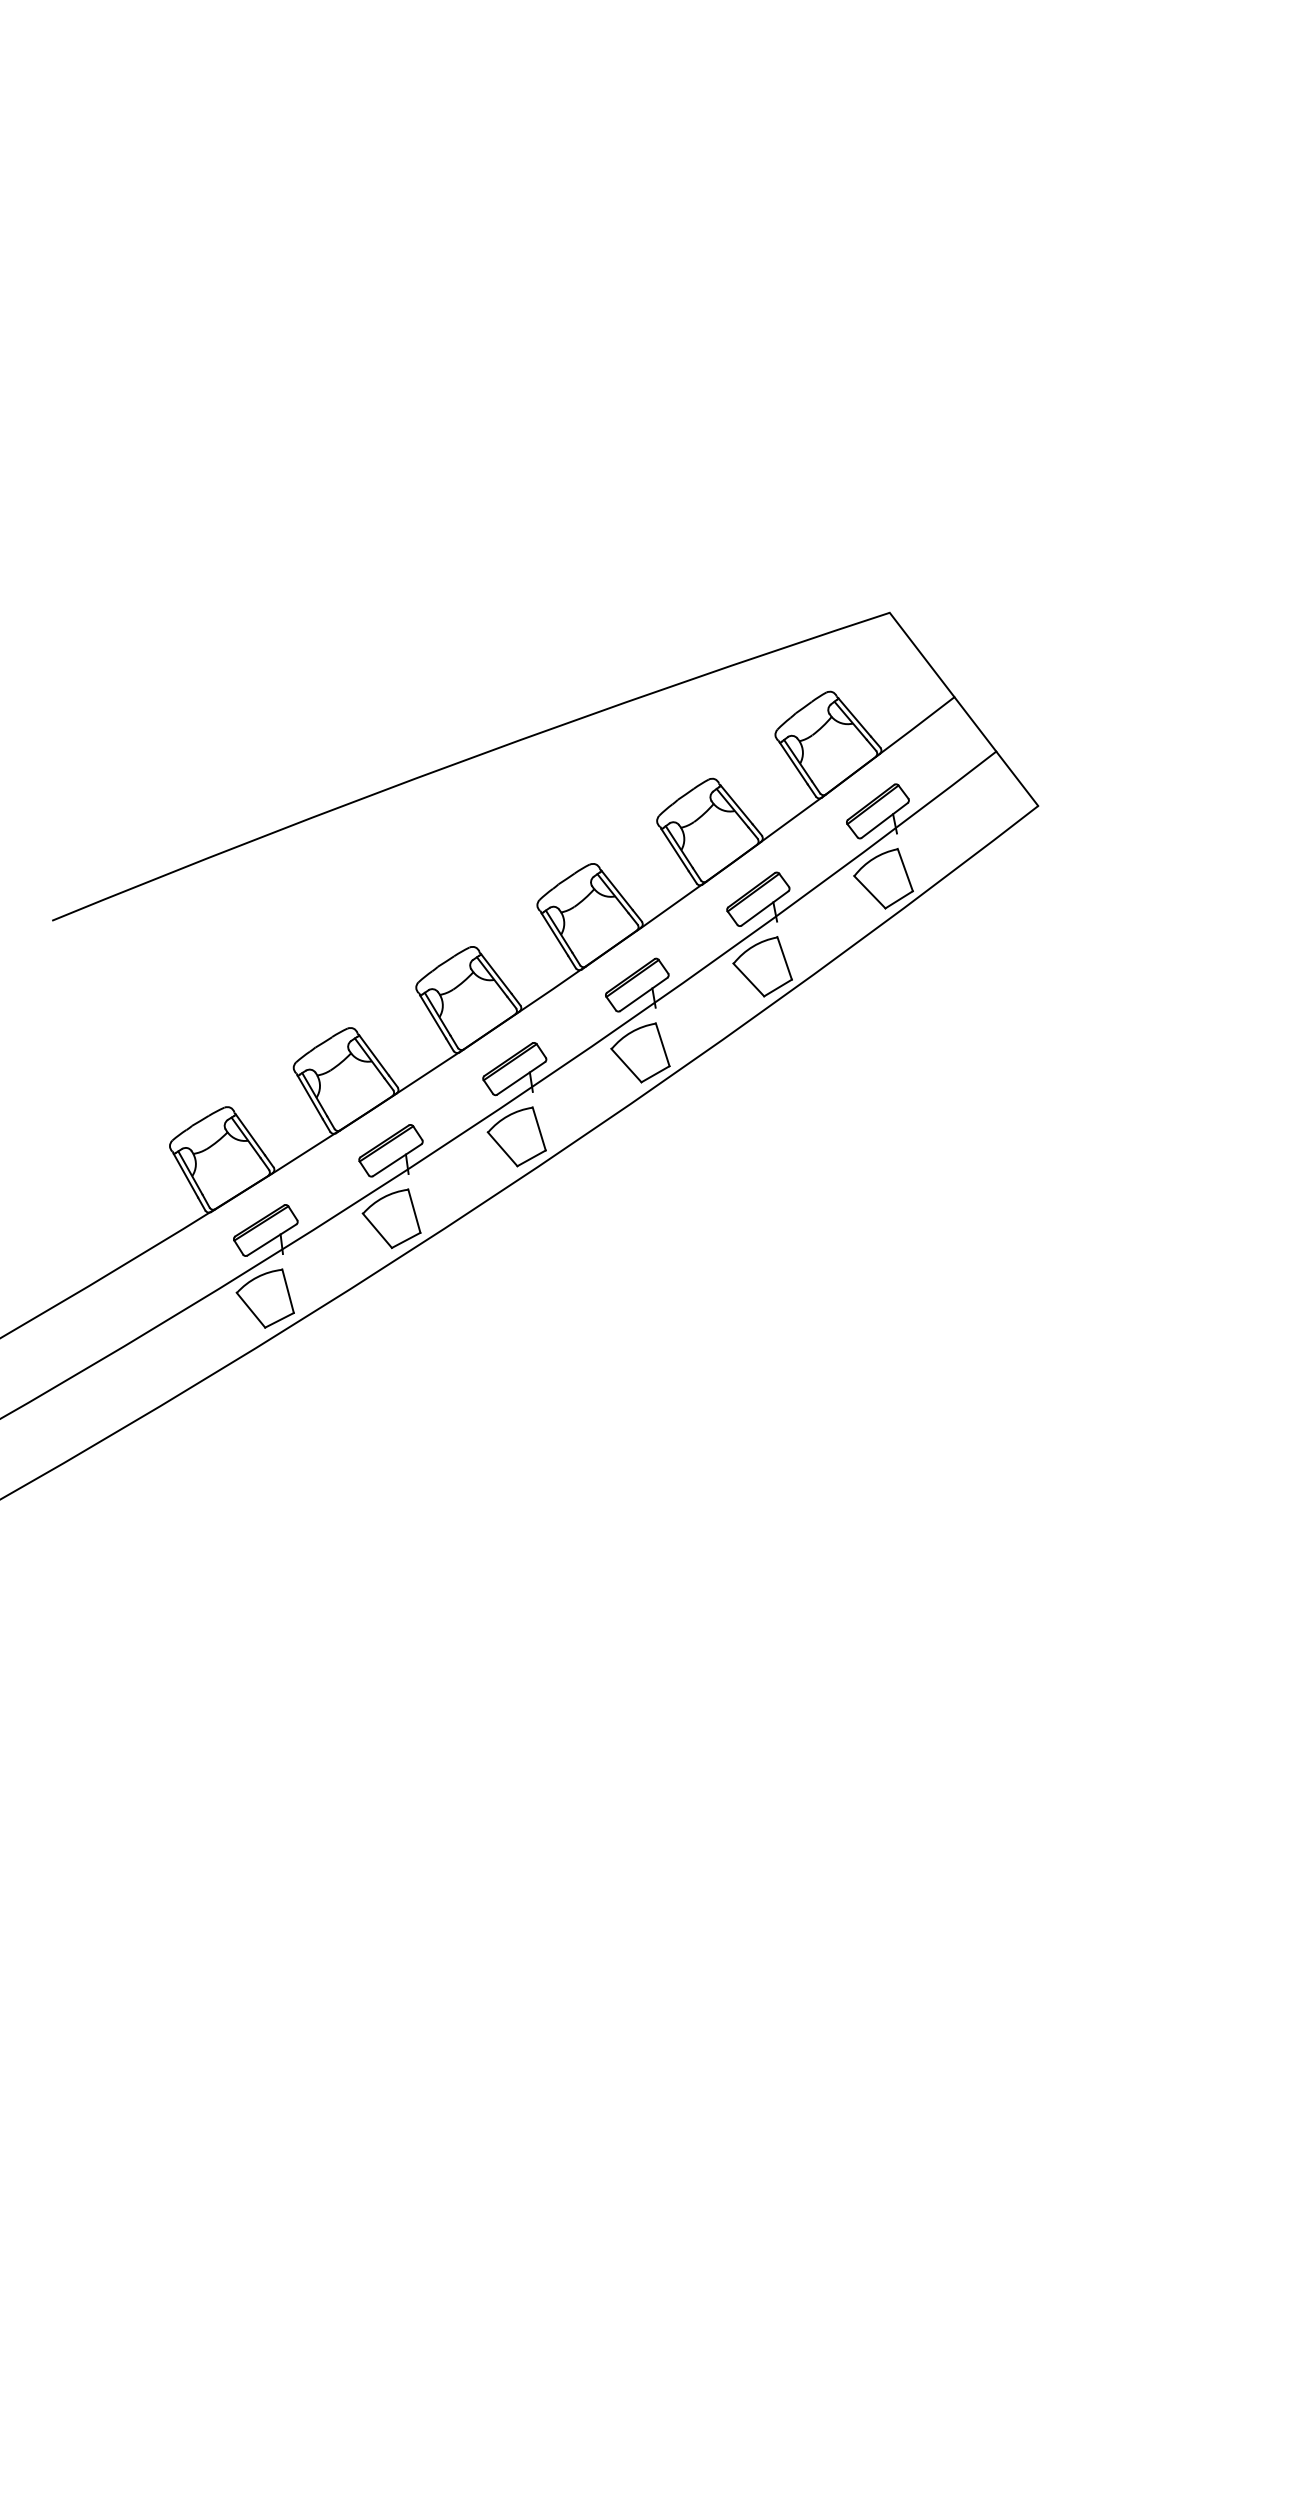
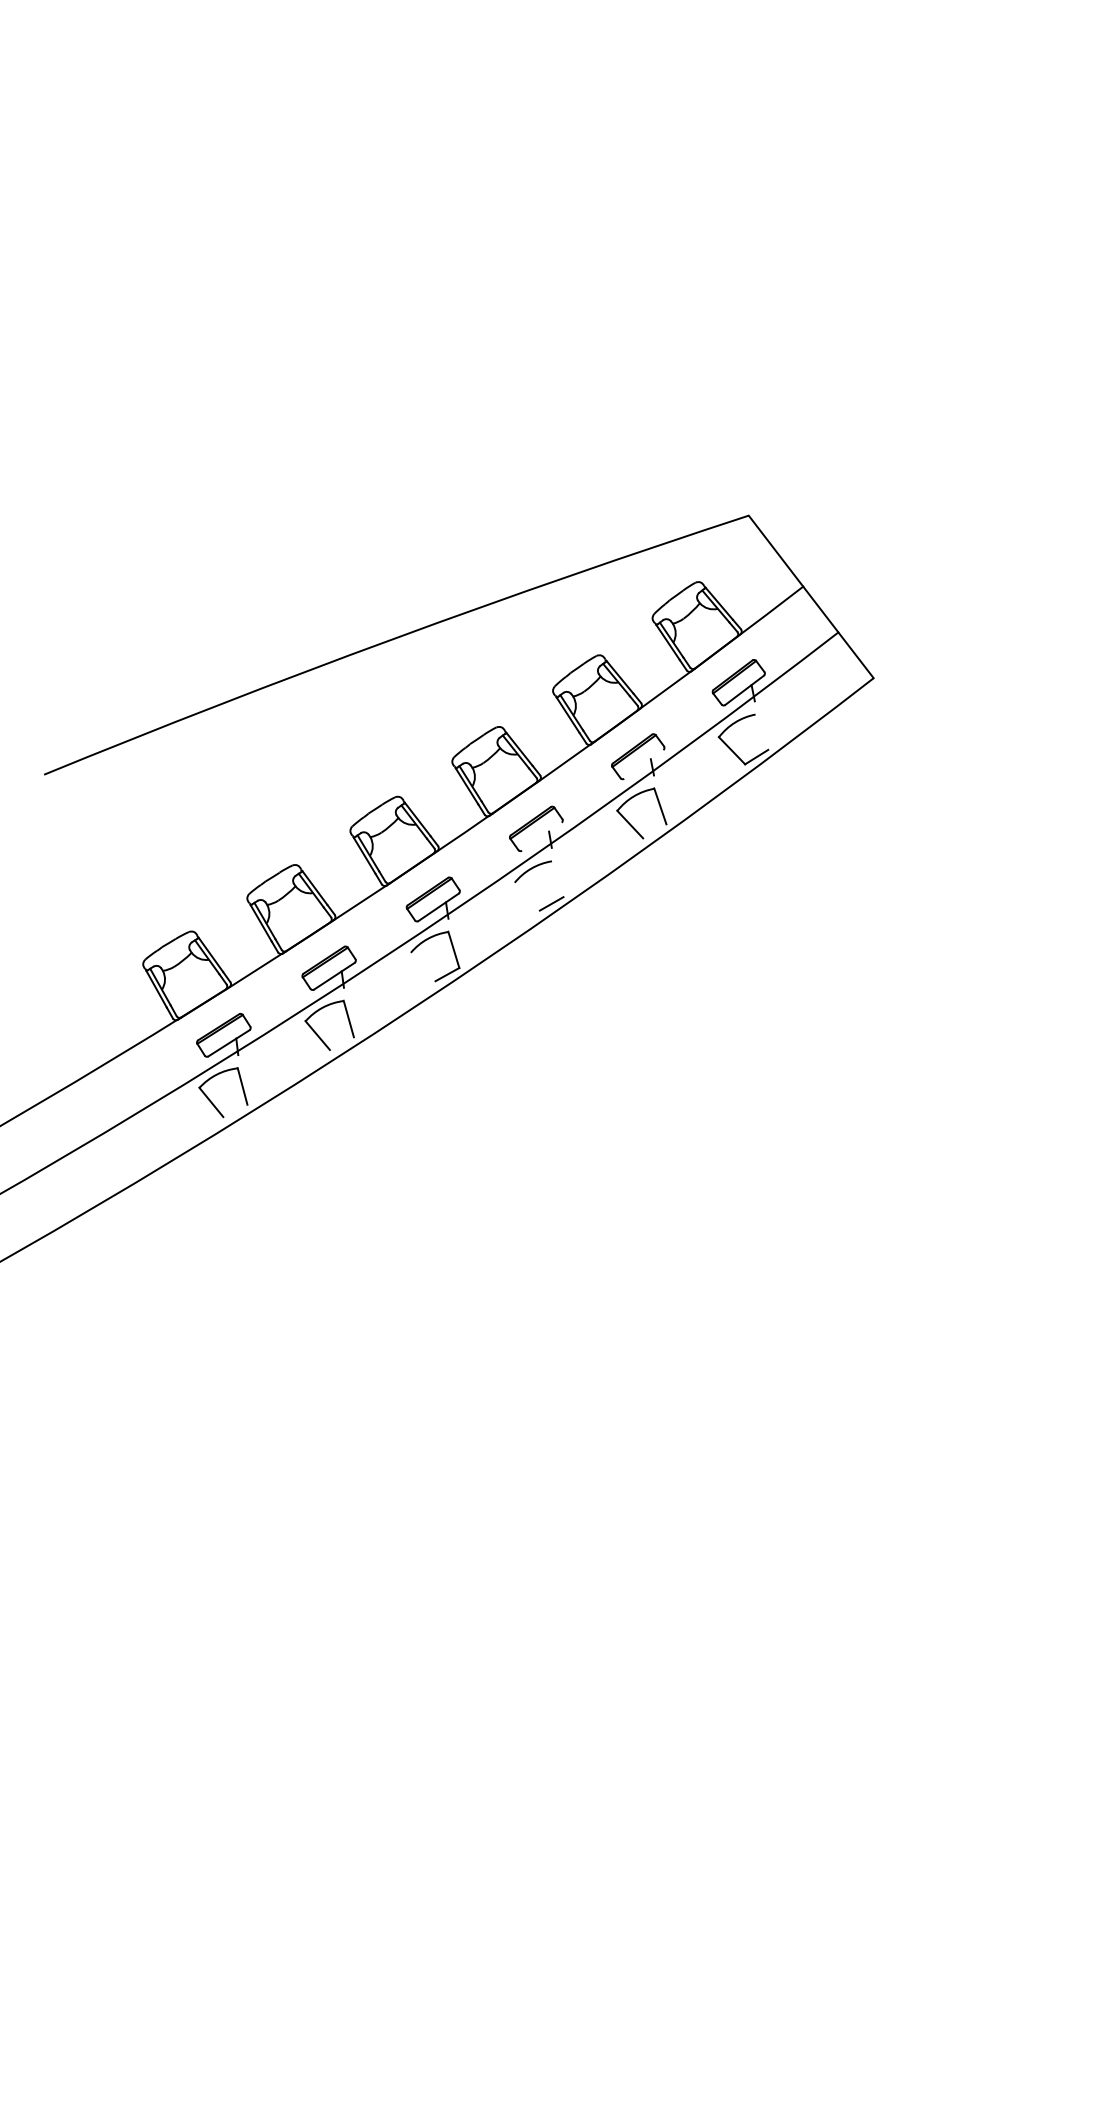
line: (904, 869) -> (761, 731), removed
line: (764, 908) -> (643, 764), removed
line: (777, 987) -> (654, 830), removed
line: (643, 994) -> (541, 836), removed
line: (662, 1044) -> (557, 878), removed
line: (626, 1065) -> (527, 896), removed
line: (502, 1149) -> (422, 967), removed
line: (405, 1239) -> (341, 1042), removed
line: (279, 1320) -> (235, 1111), removed

